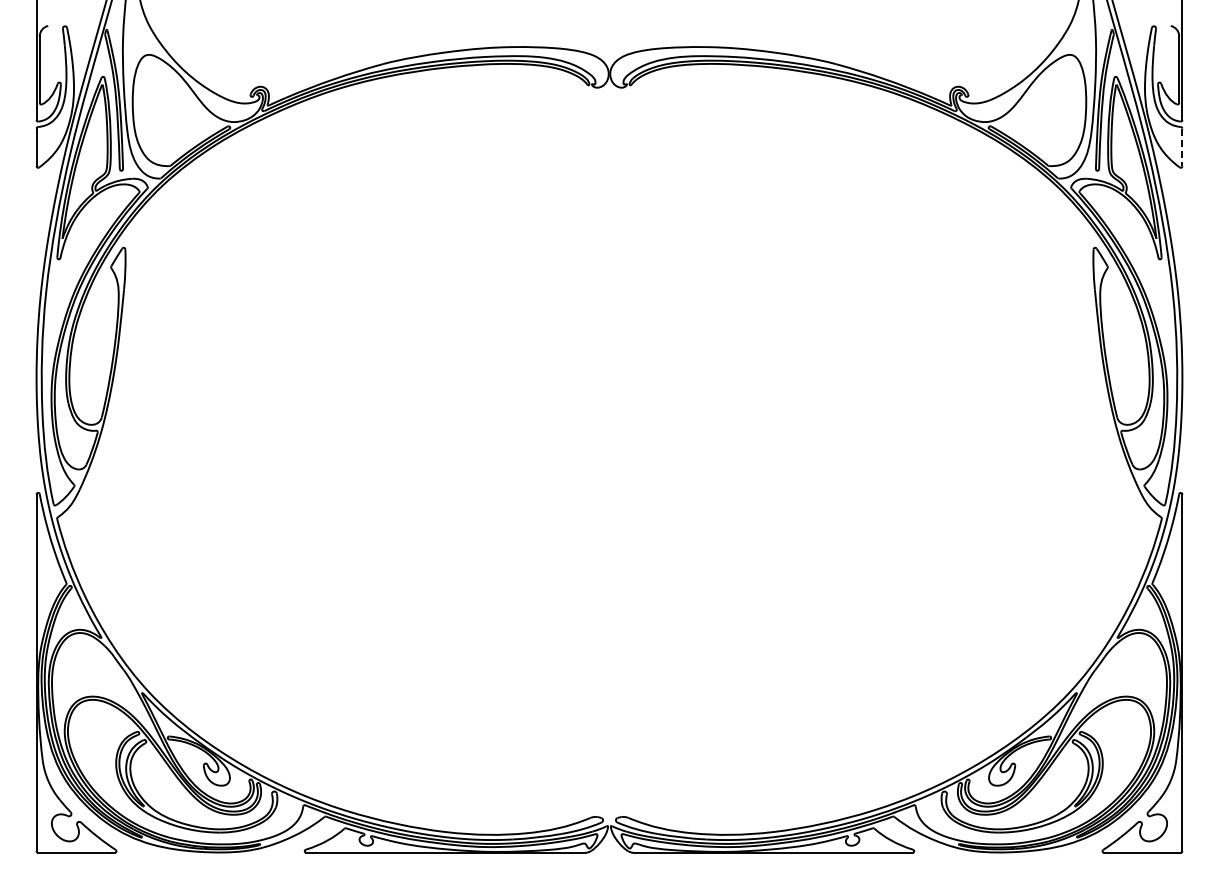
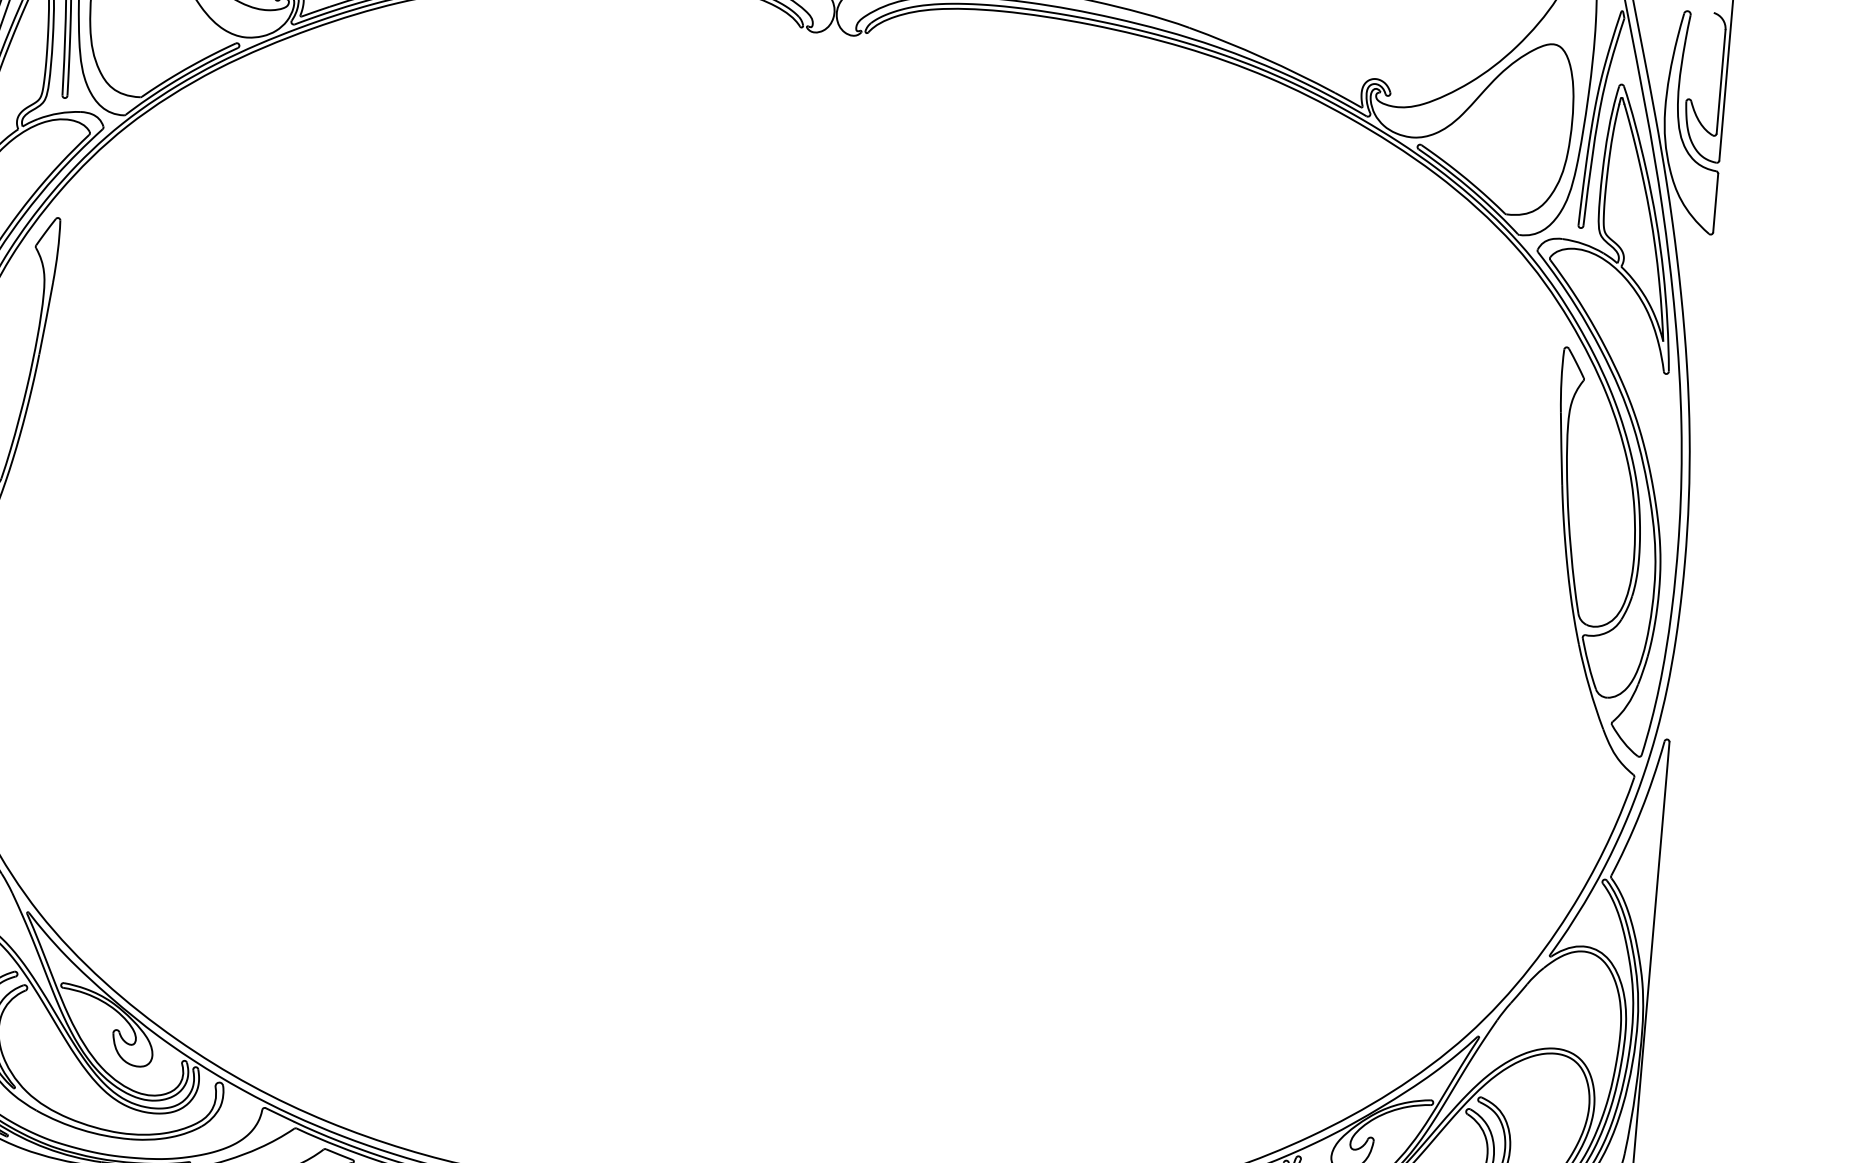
line: (1182, 147) -> (1715, 203), dashed -> solid

